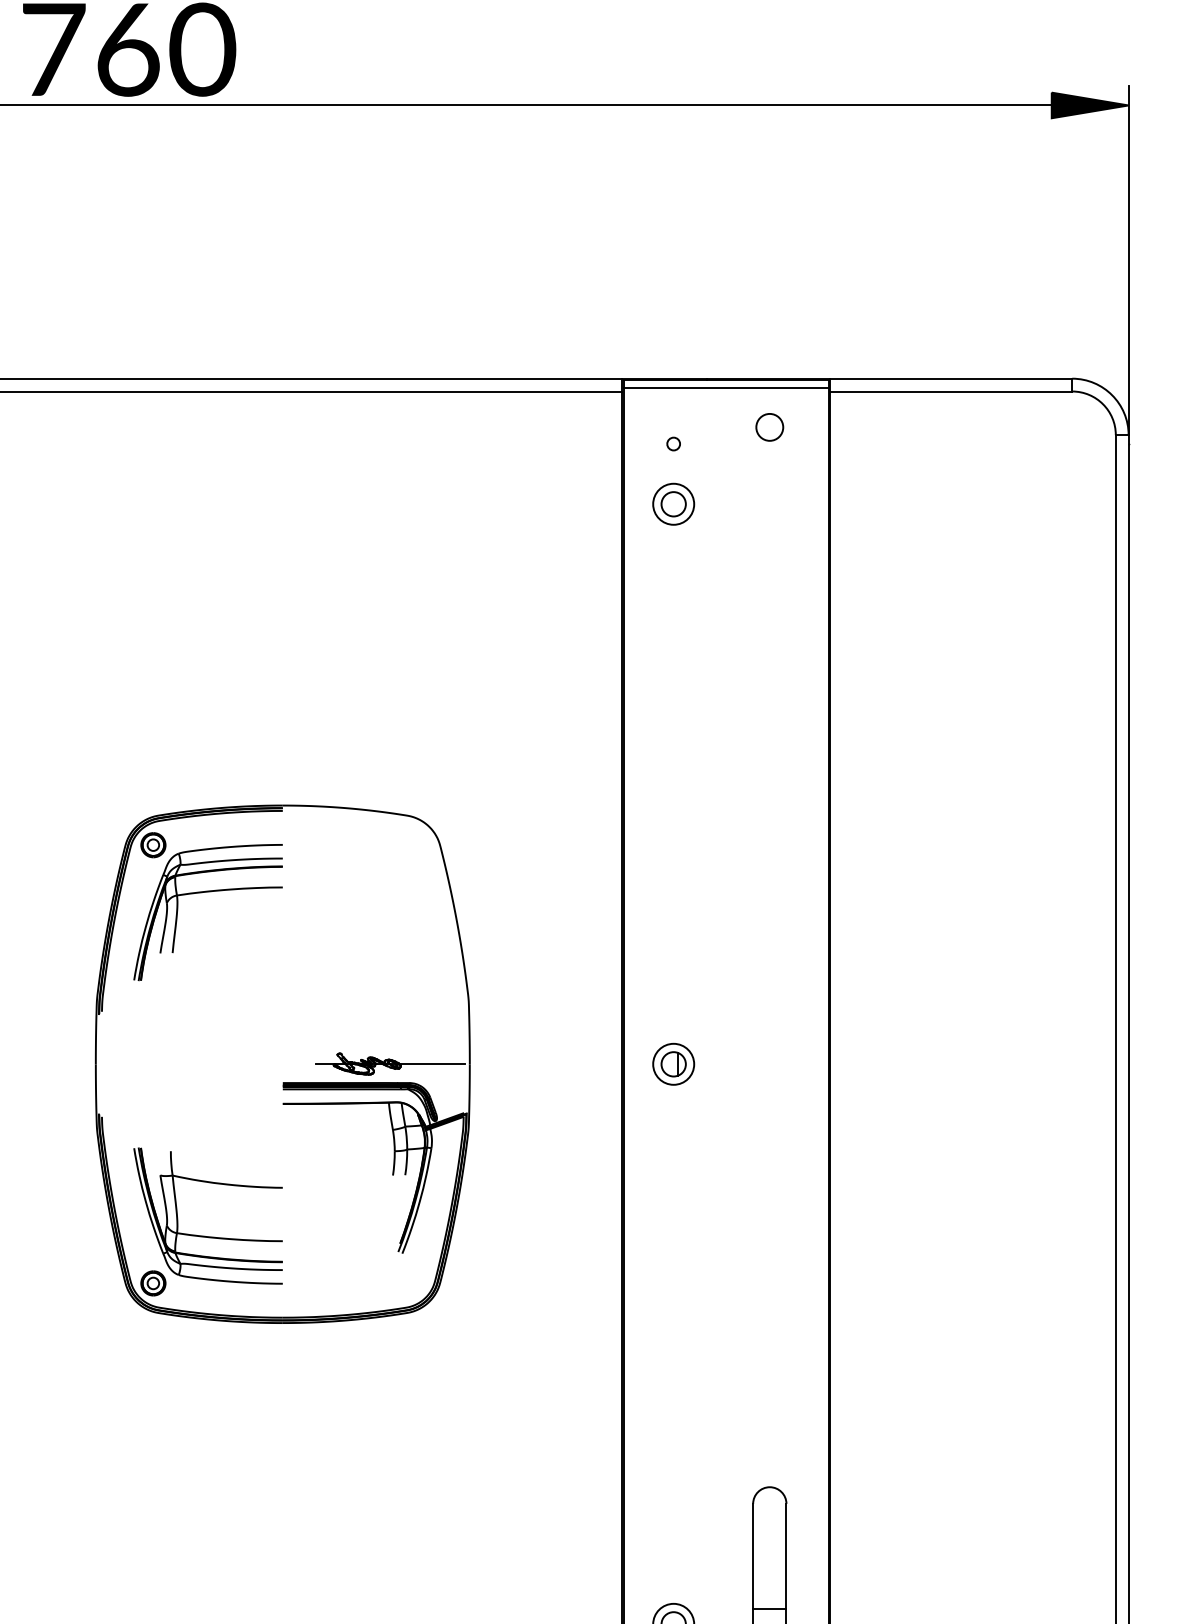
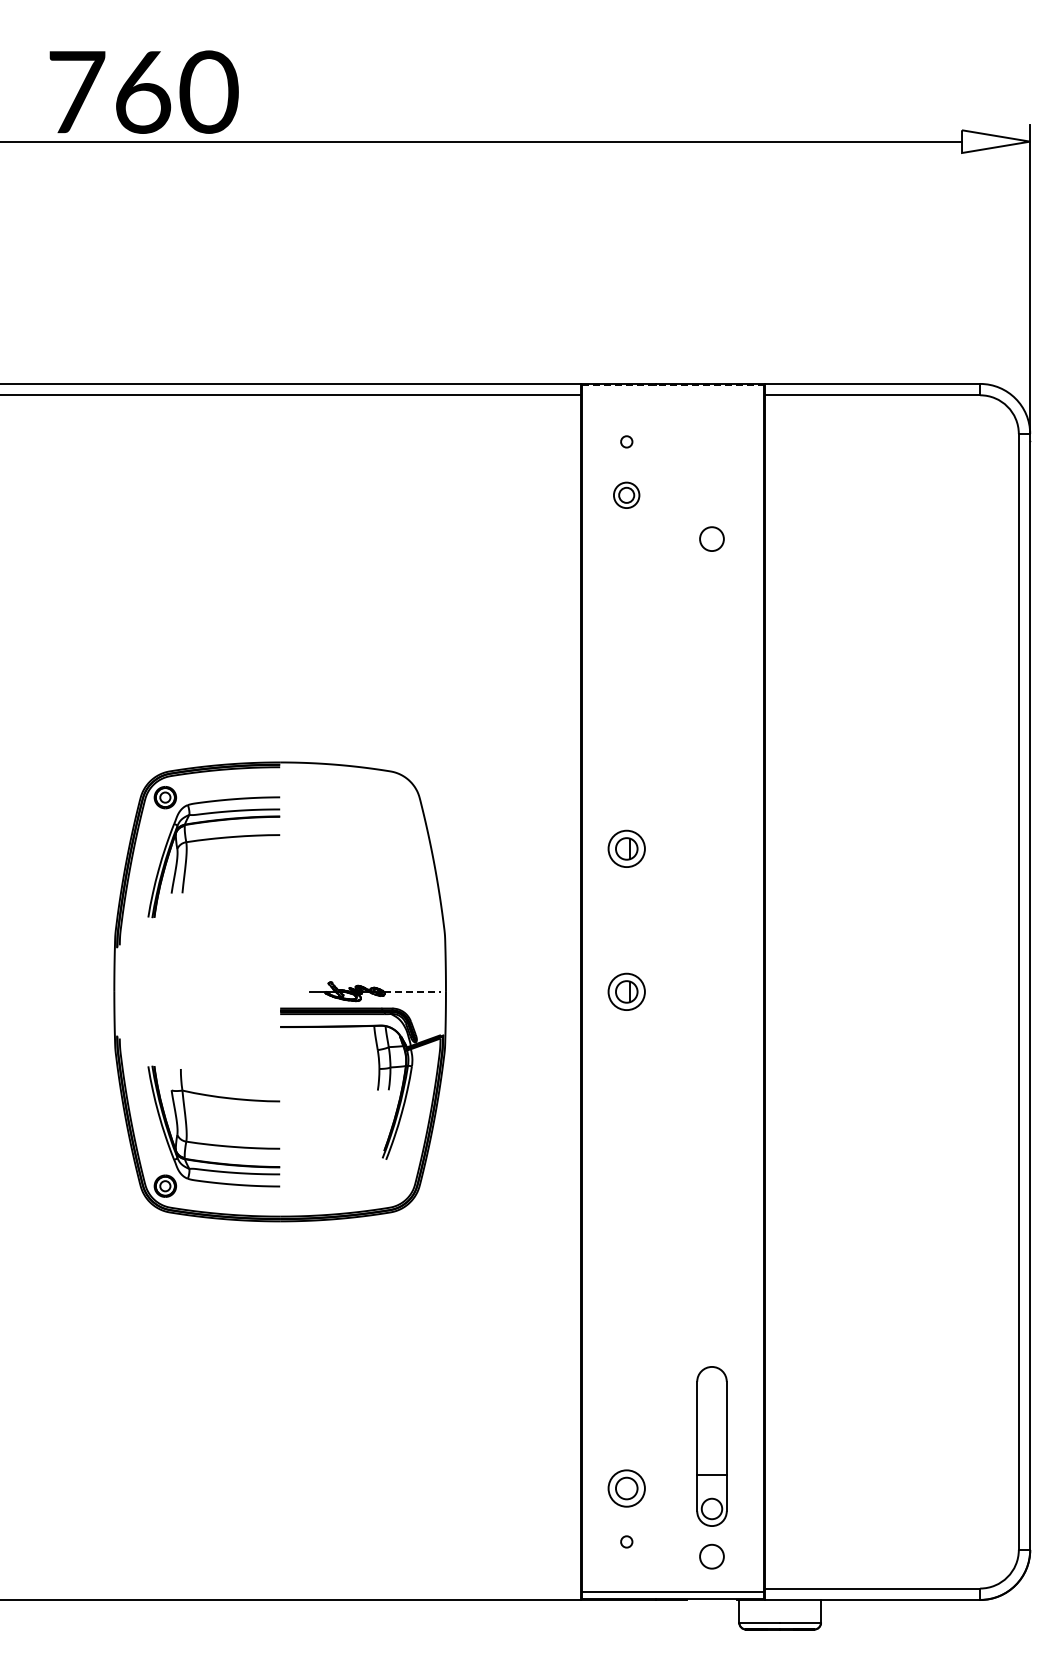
fill: (1090, 105) -> (996, 141), removed
line: (726, 380) -> (673, 385), solid -> dashed
line: (726, 387) -> (673, 391), removed
part: (769, 426) -> (711, 538), moved
part: (673, 504) -> (626, 495), size x0.7
part: (673, 902) -> (626, 848), added
line: (432, 1063) -> (412, 991), solid -> dashed

